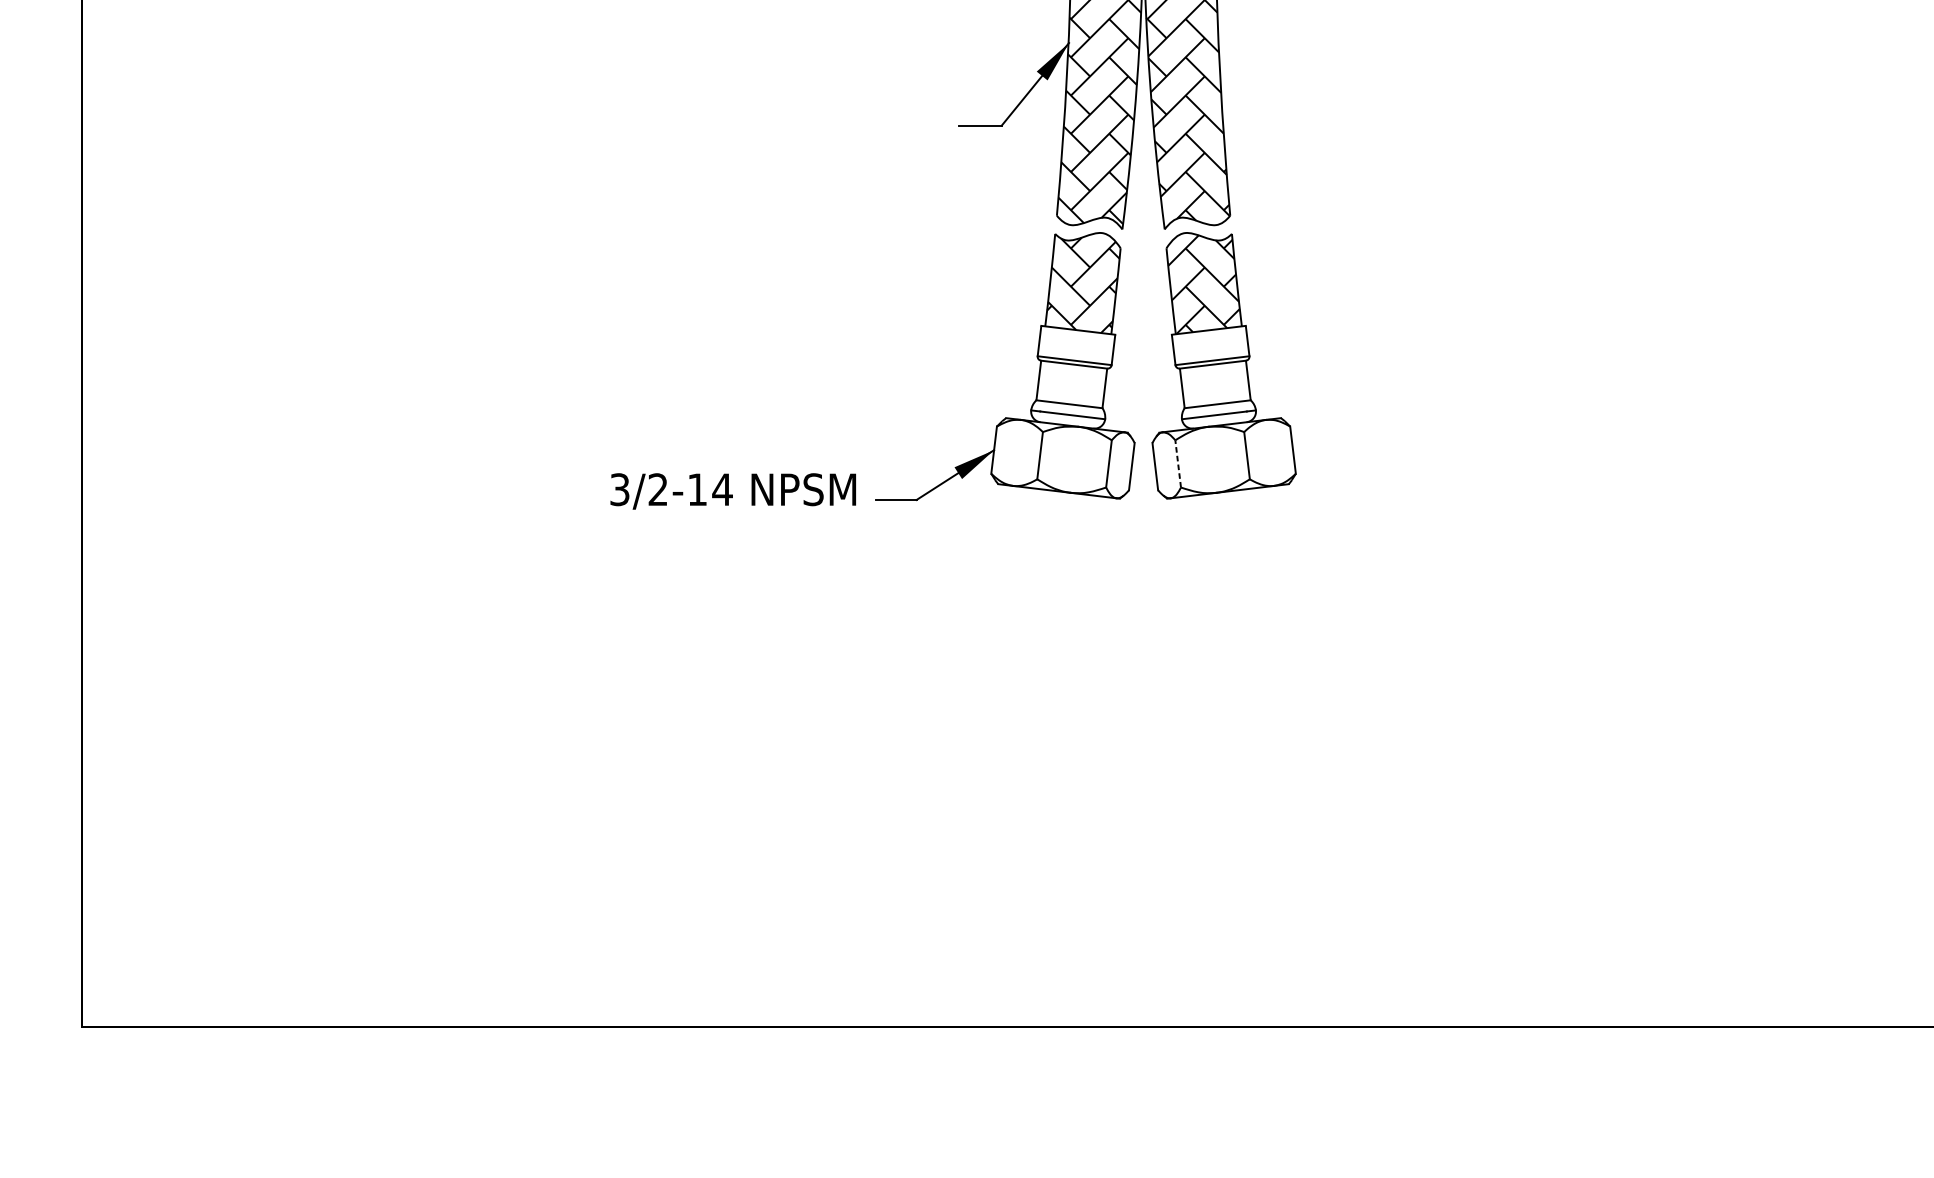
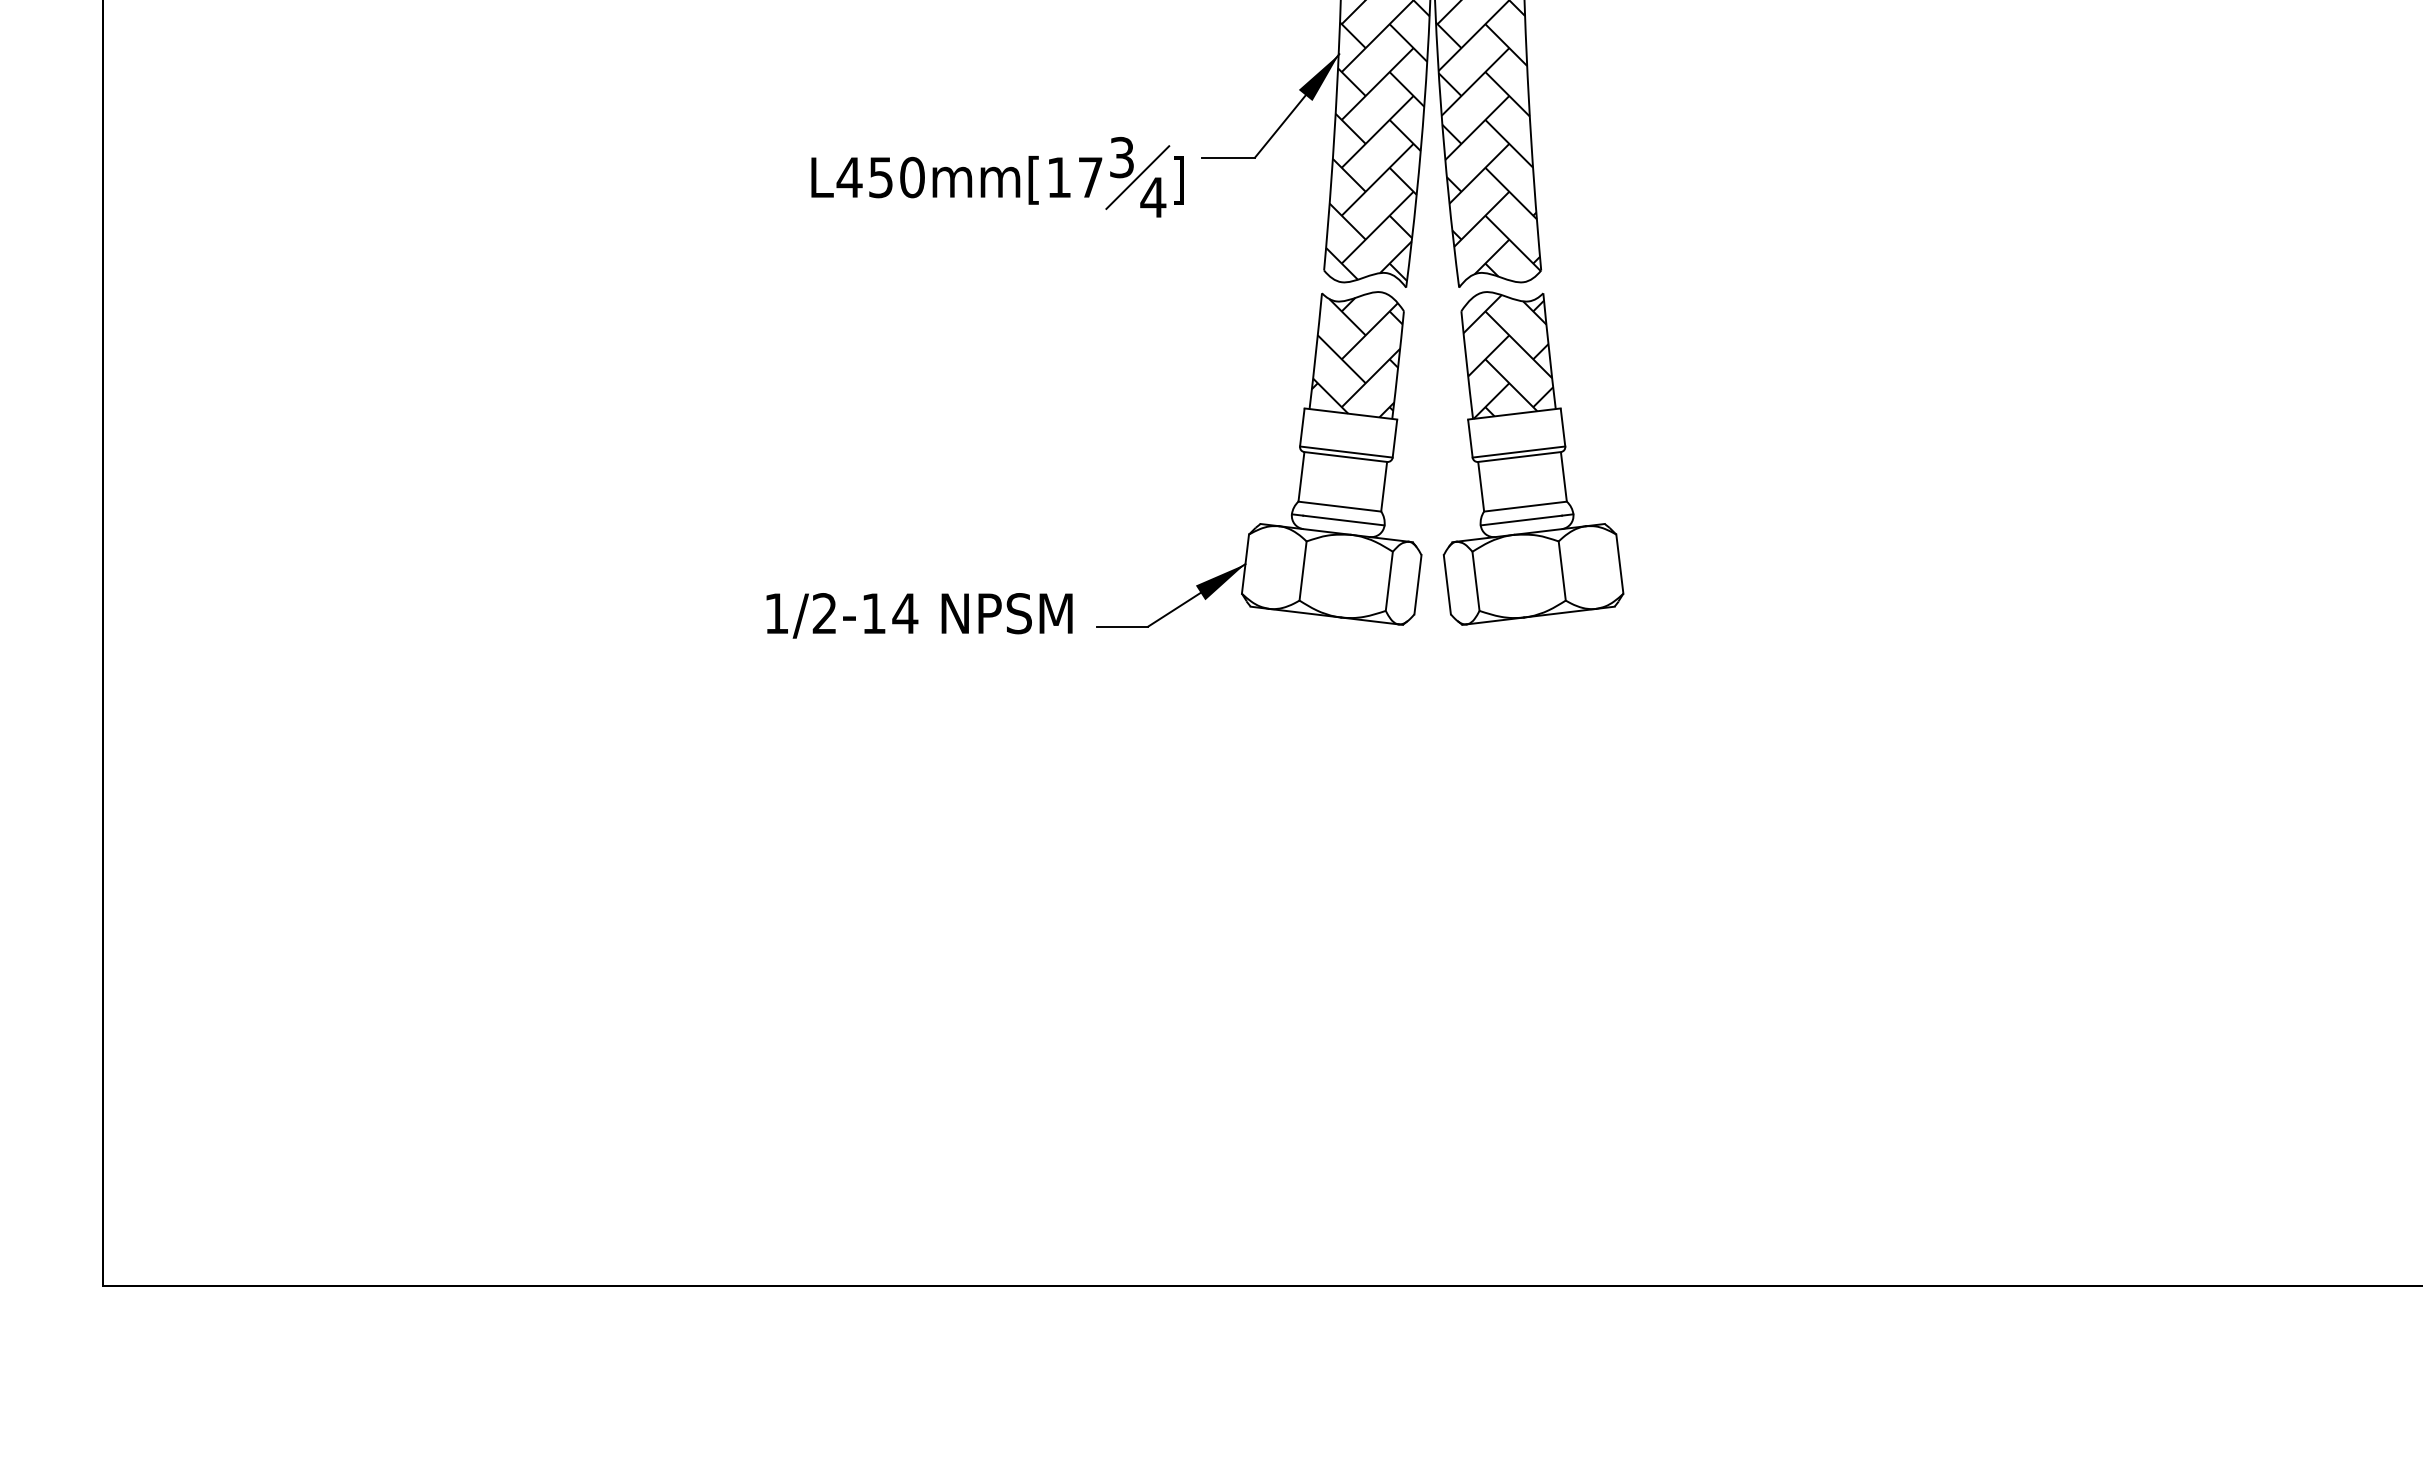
part: (796, 141) -> (997, 177), added
line: (1178, 464) -> (1476, 581), dashed -> solid
text: (619, 489) -> (776, 613), 3/2-14 -> 1/2-14

